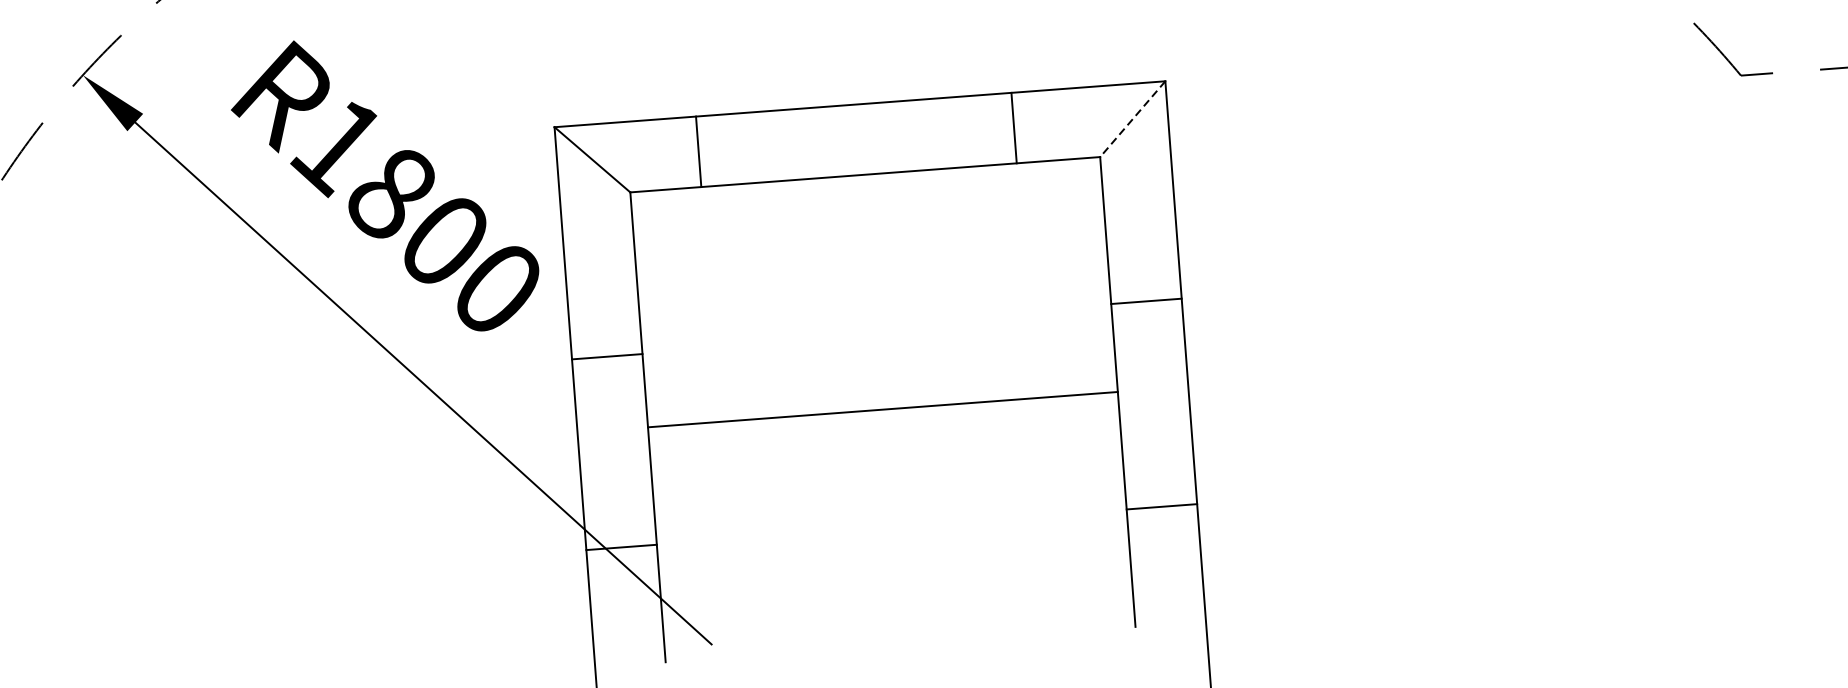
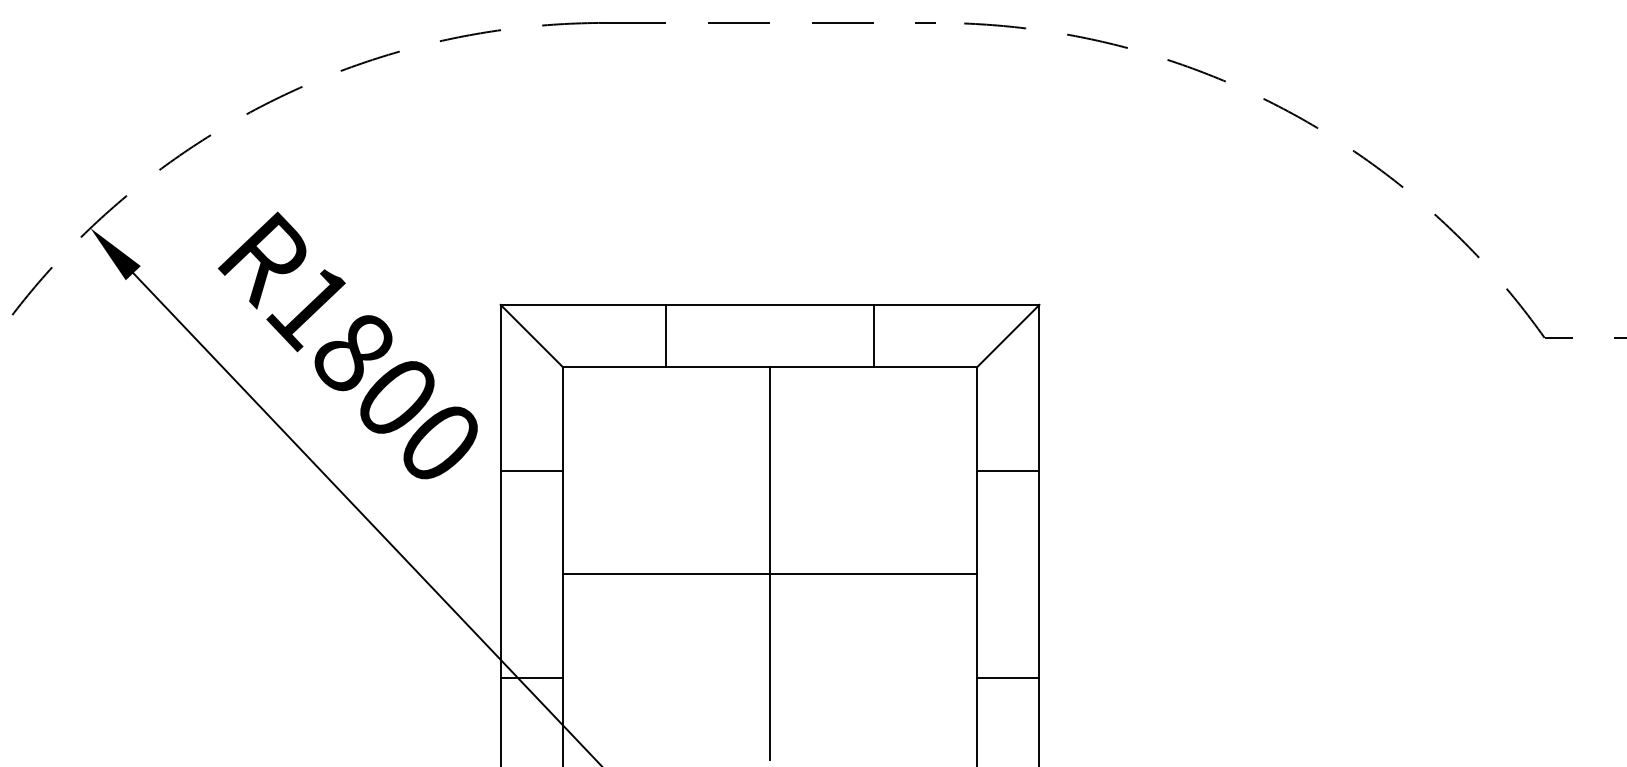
line: (1133, 119) -> (1008, 336), dashed -> solid
line: (1013, 127) -> (873, 335), moved
line: (698, 151) -> (666, 335), moved
line: (1146, 301) -> (1008, 470), moved
line: (606, 356) -> (531, 470), moved
line: (882, 397) -> (770, 563), added

